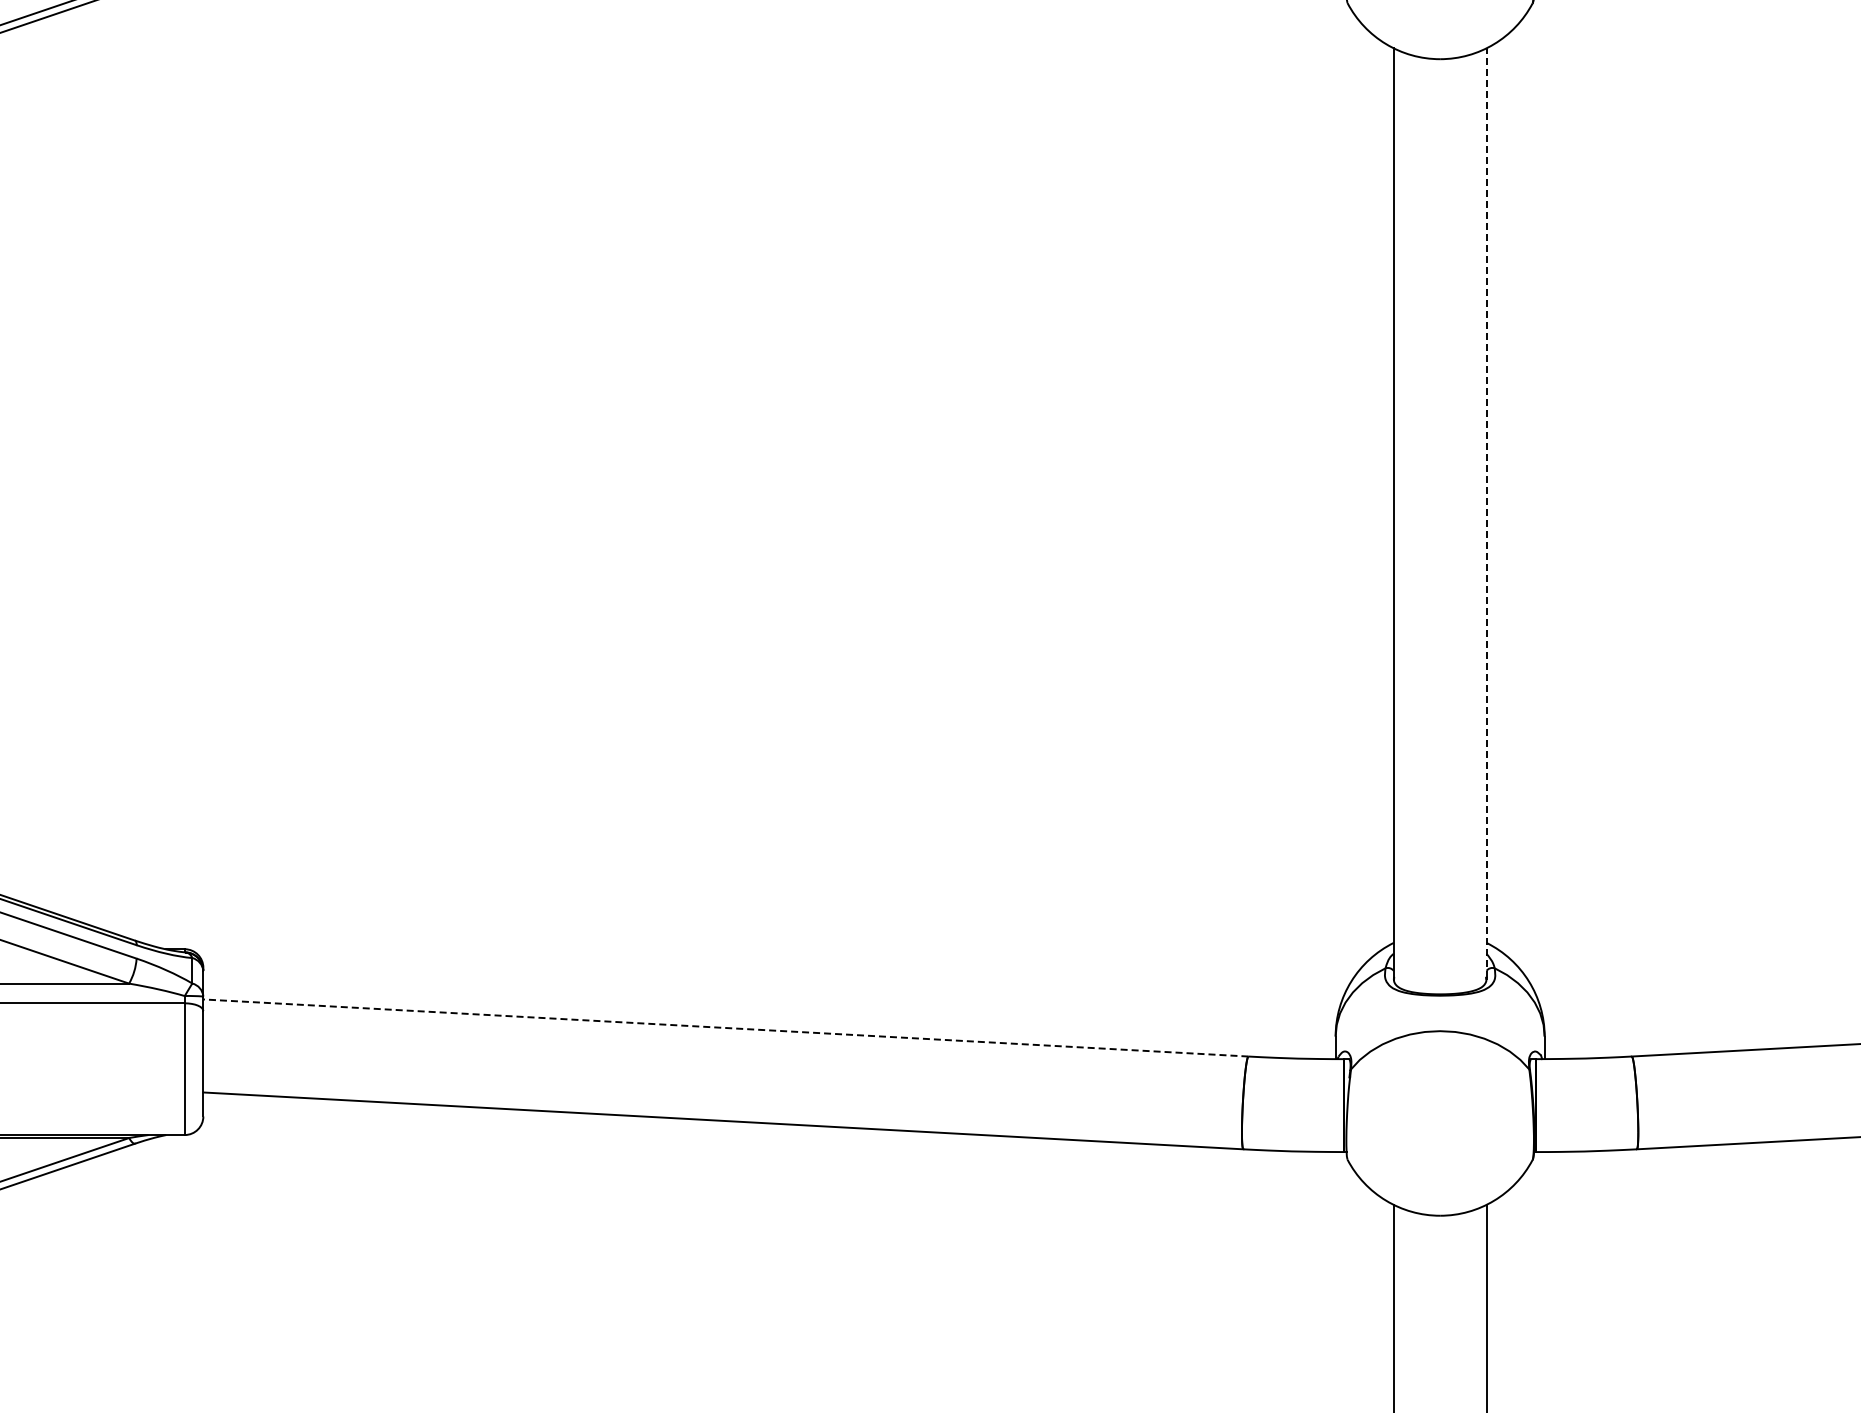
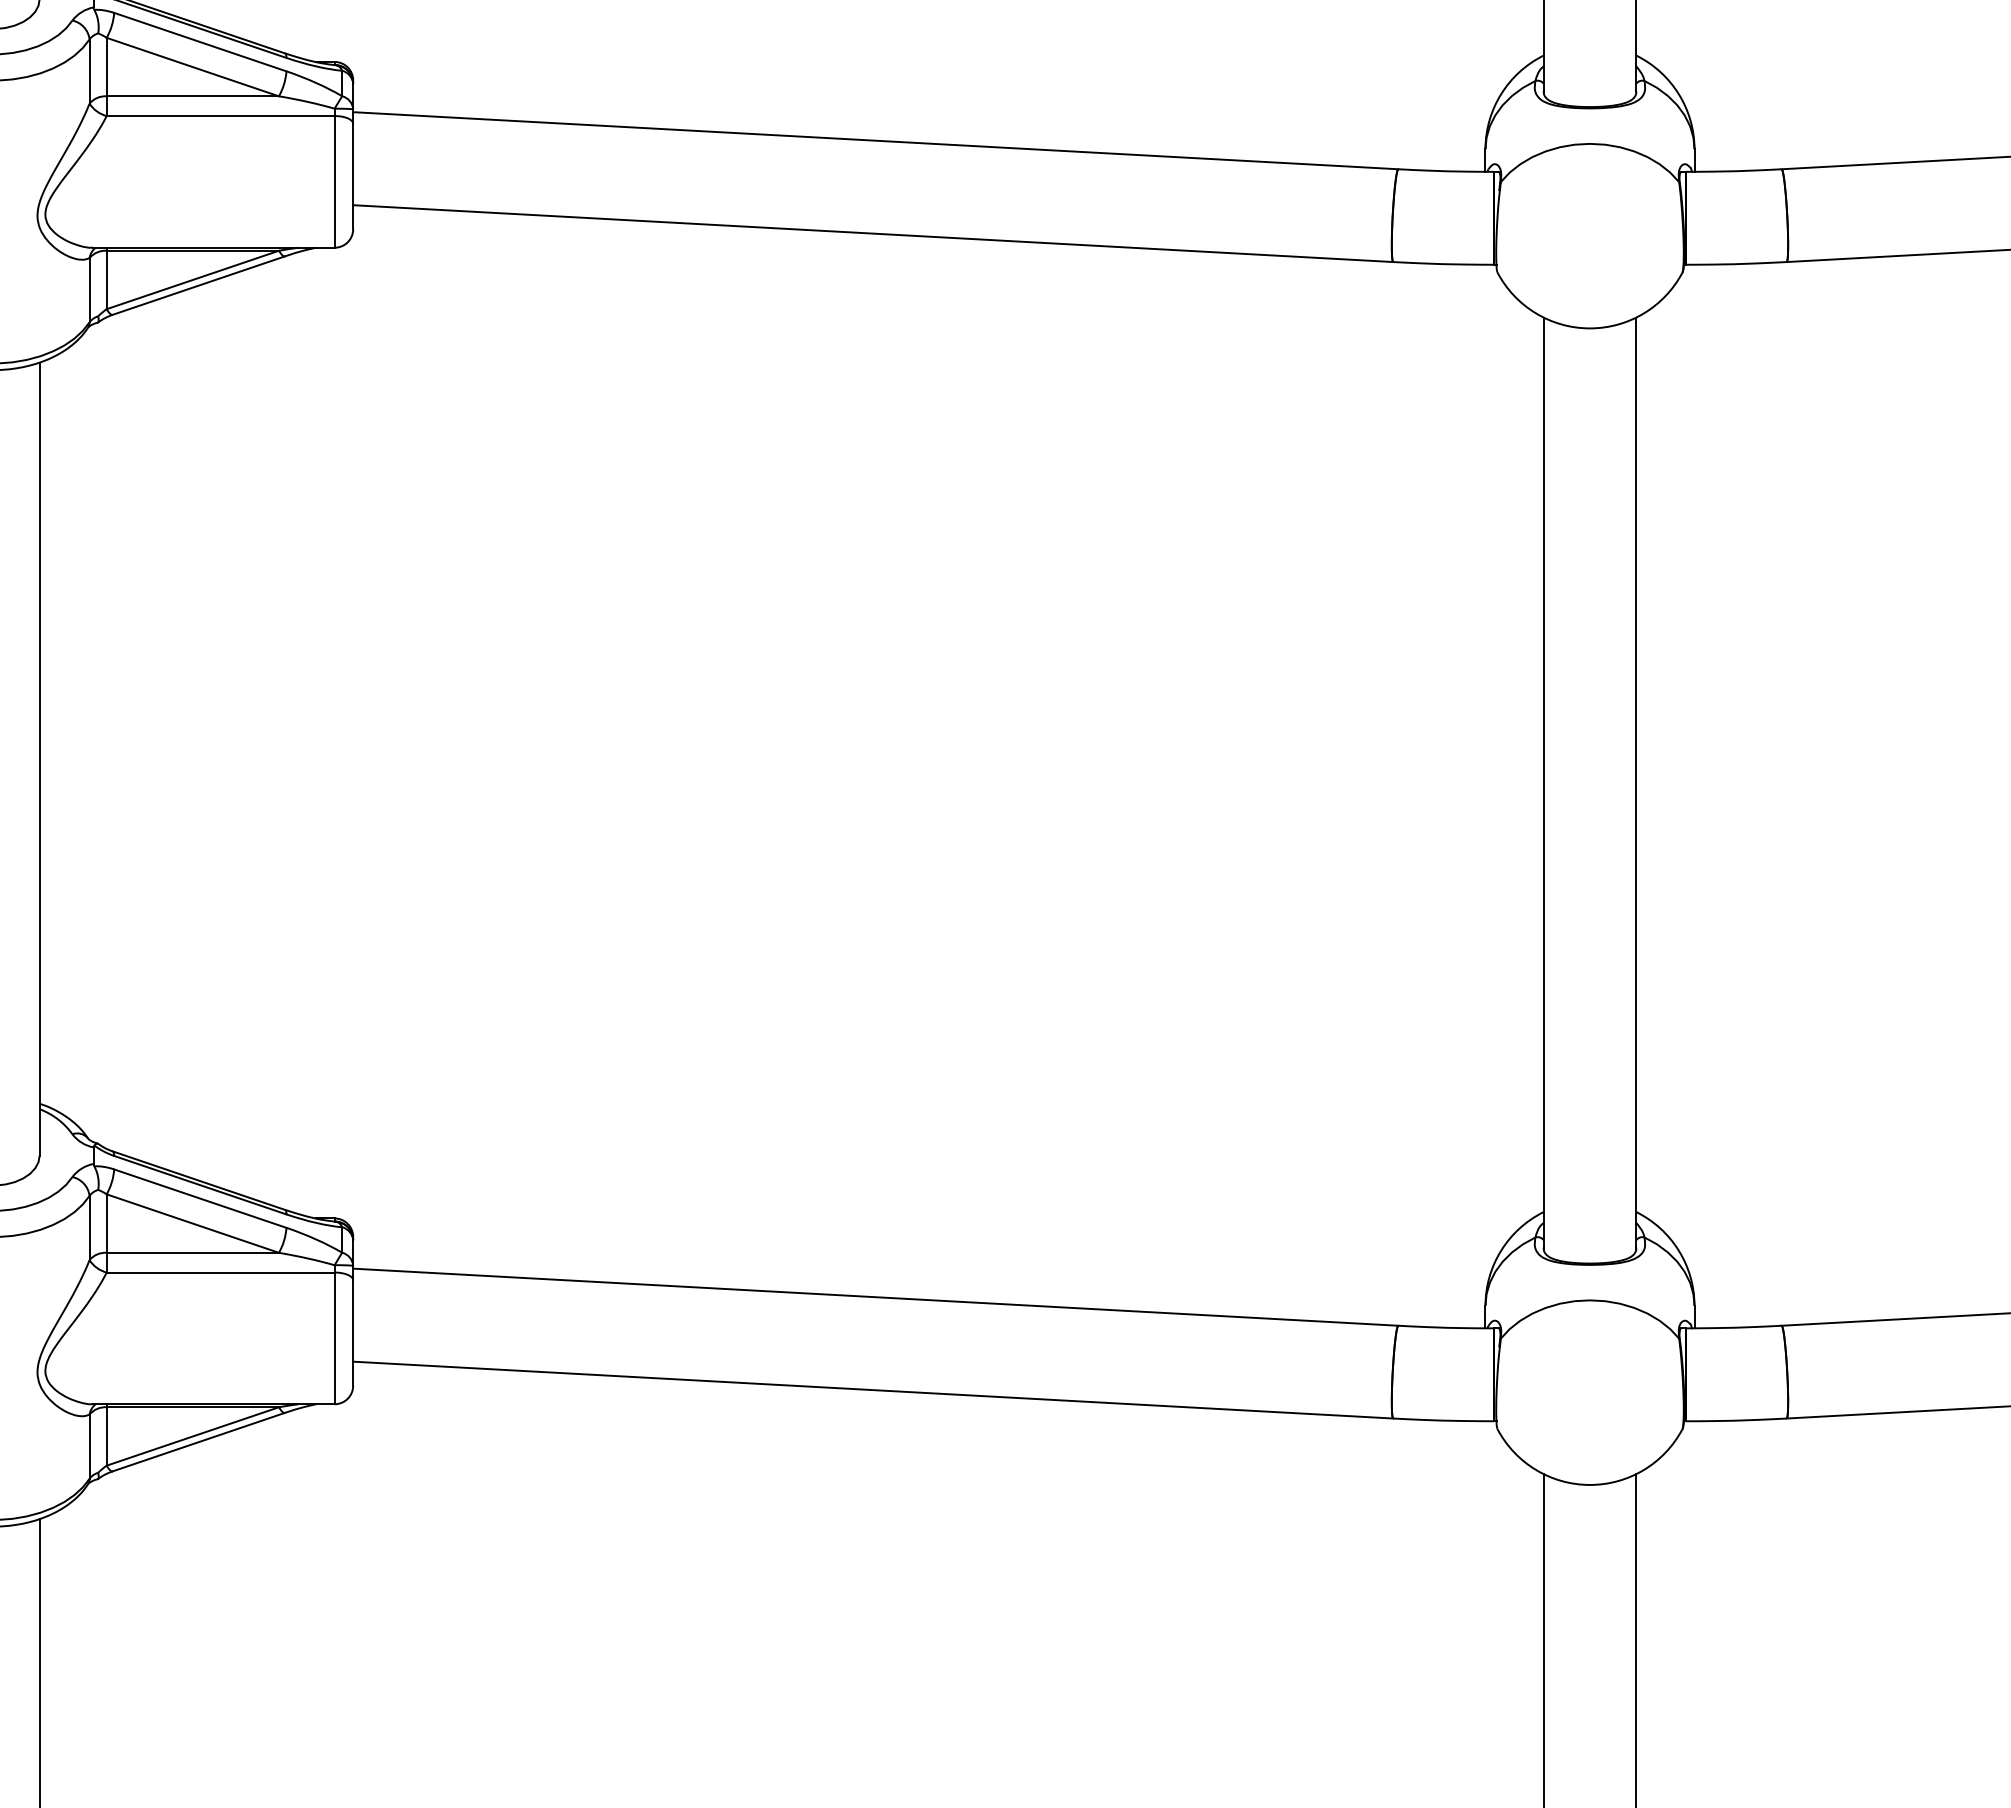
line: (1486, 513) -> (1636, 782), dashed -> solid
line: (725, 1028) -> (875, 1297), dashed -> solid

